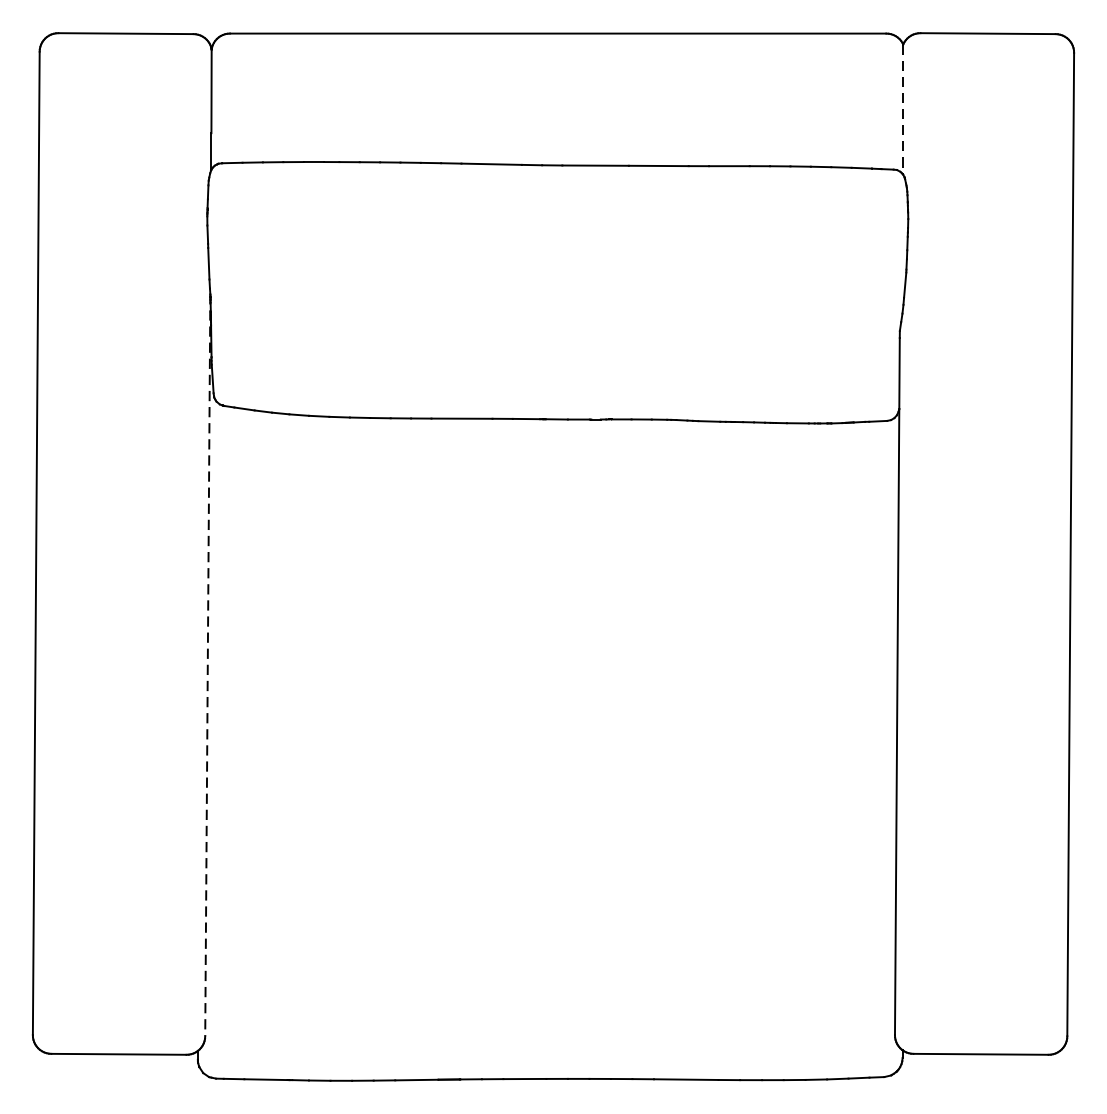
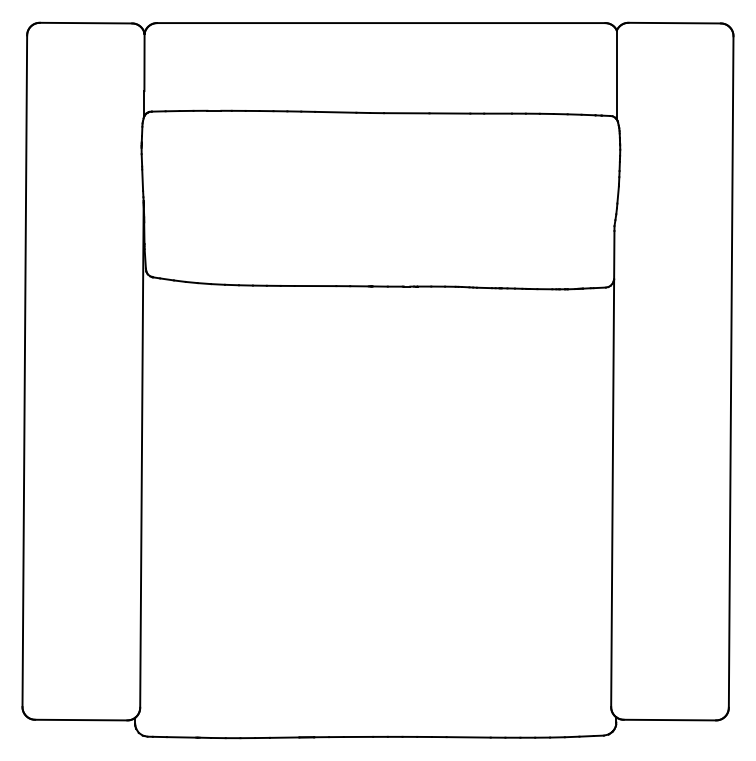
line: (902, 110) -> (616, 75), dashed -> solid
line: (207, 665) -> (141, 454), dashed -> solid

